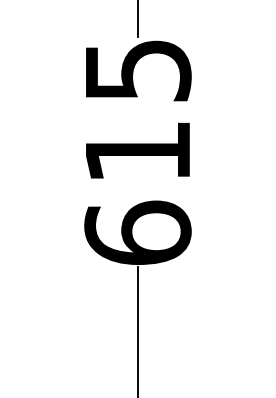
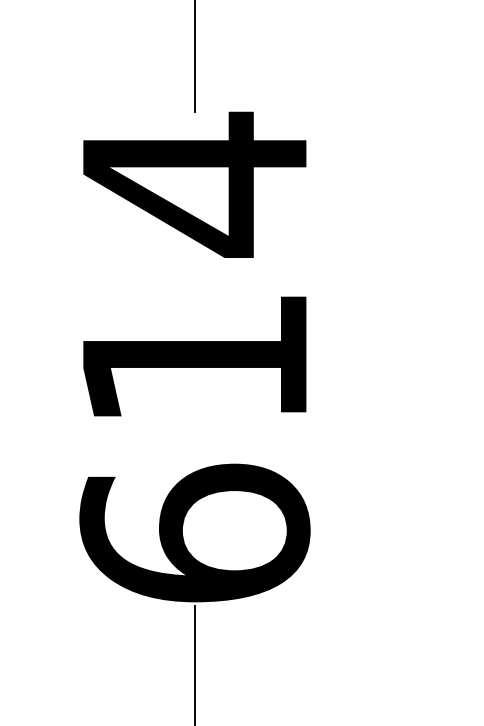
text: (138, 70) -> (196, 184), 615 -> 614

